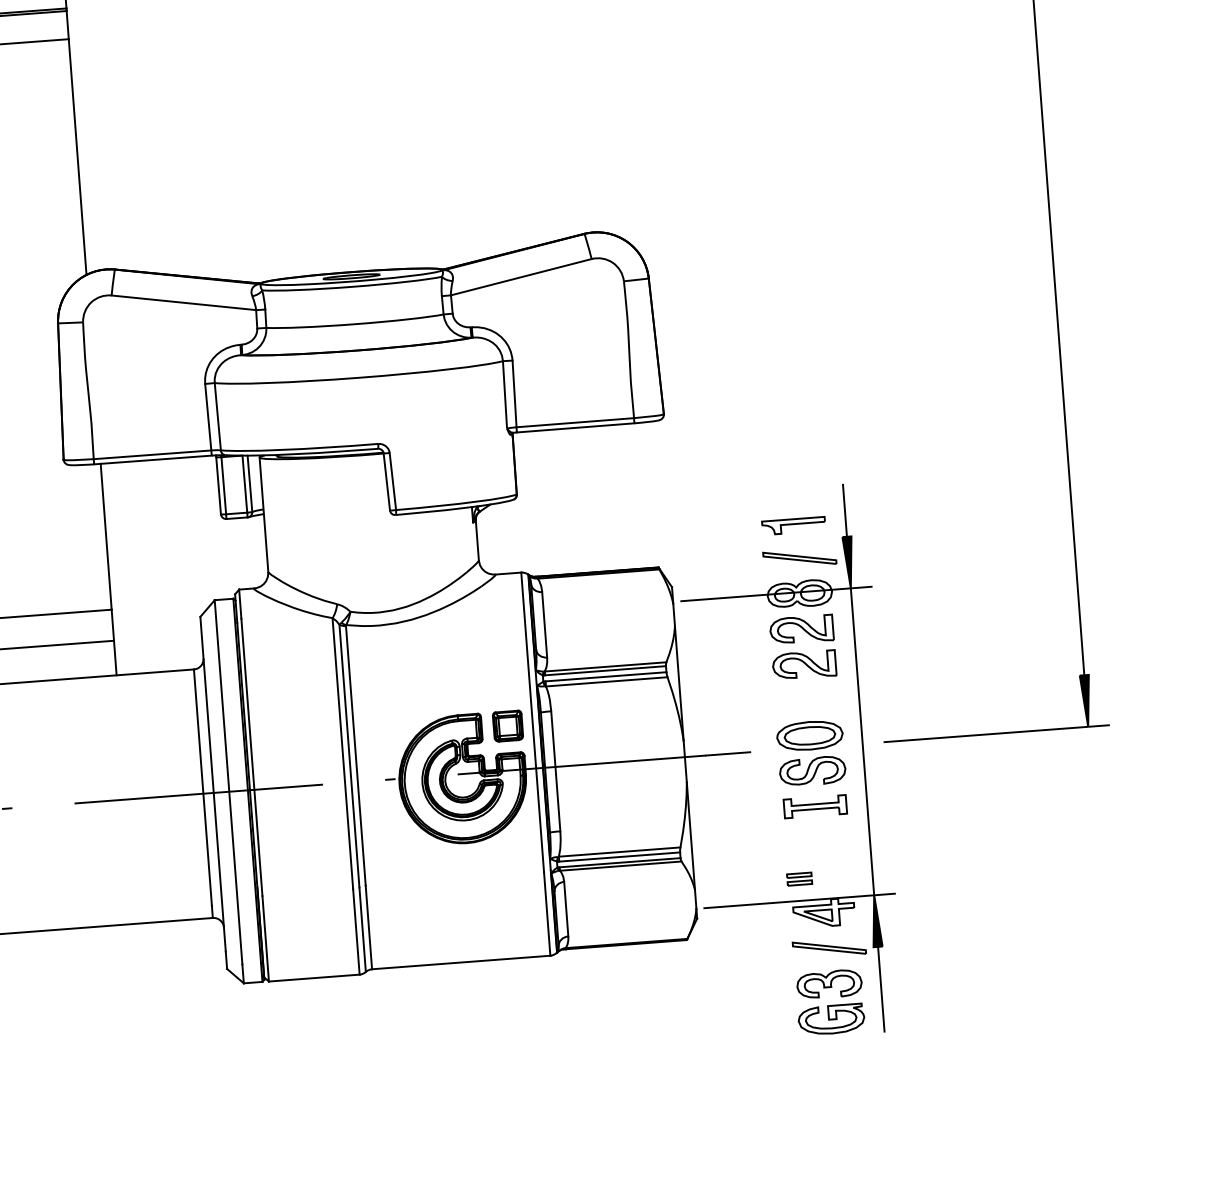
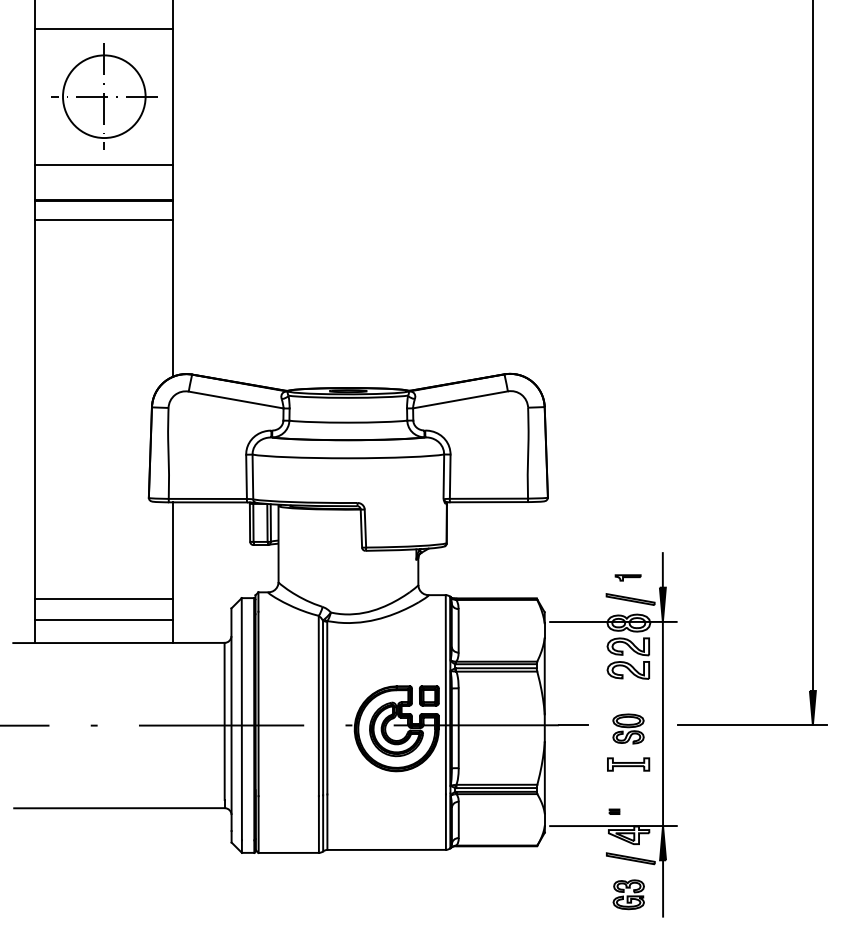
part: (792, 525) -> (627, 577), size x0.6
part: (811, 752) -> (628, 728), size x0.7
part: (799, 878) -> (614, 811), size x0.6
part: (829, 1002) -> (628, 894), size x0.7

